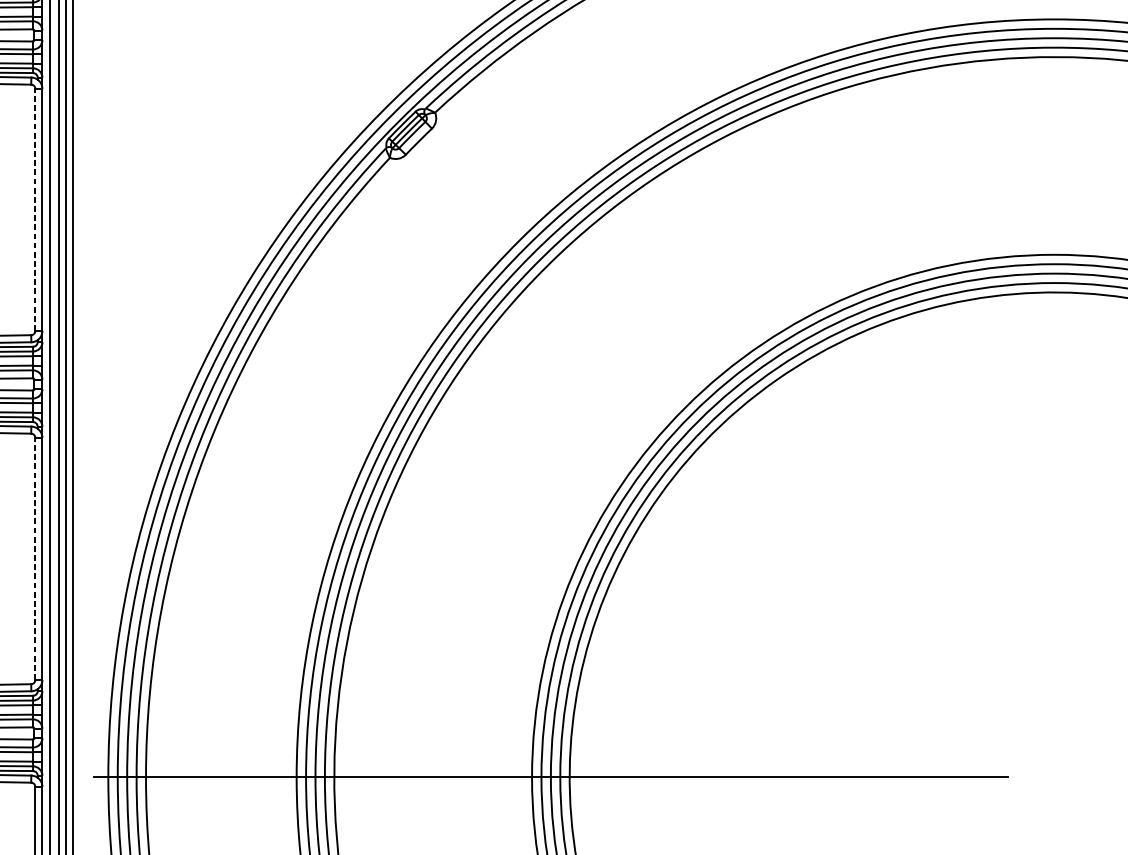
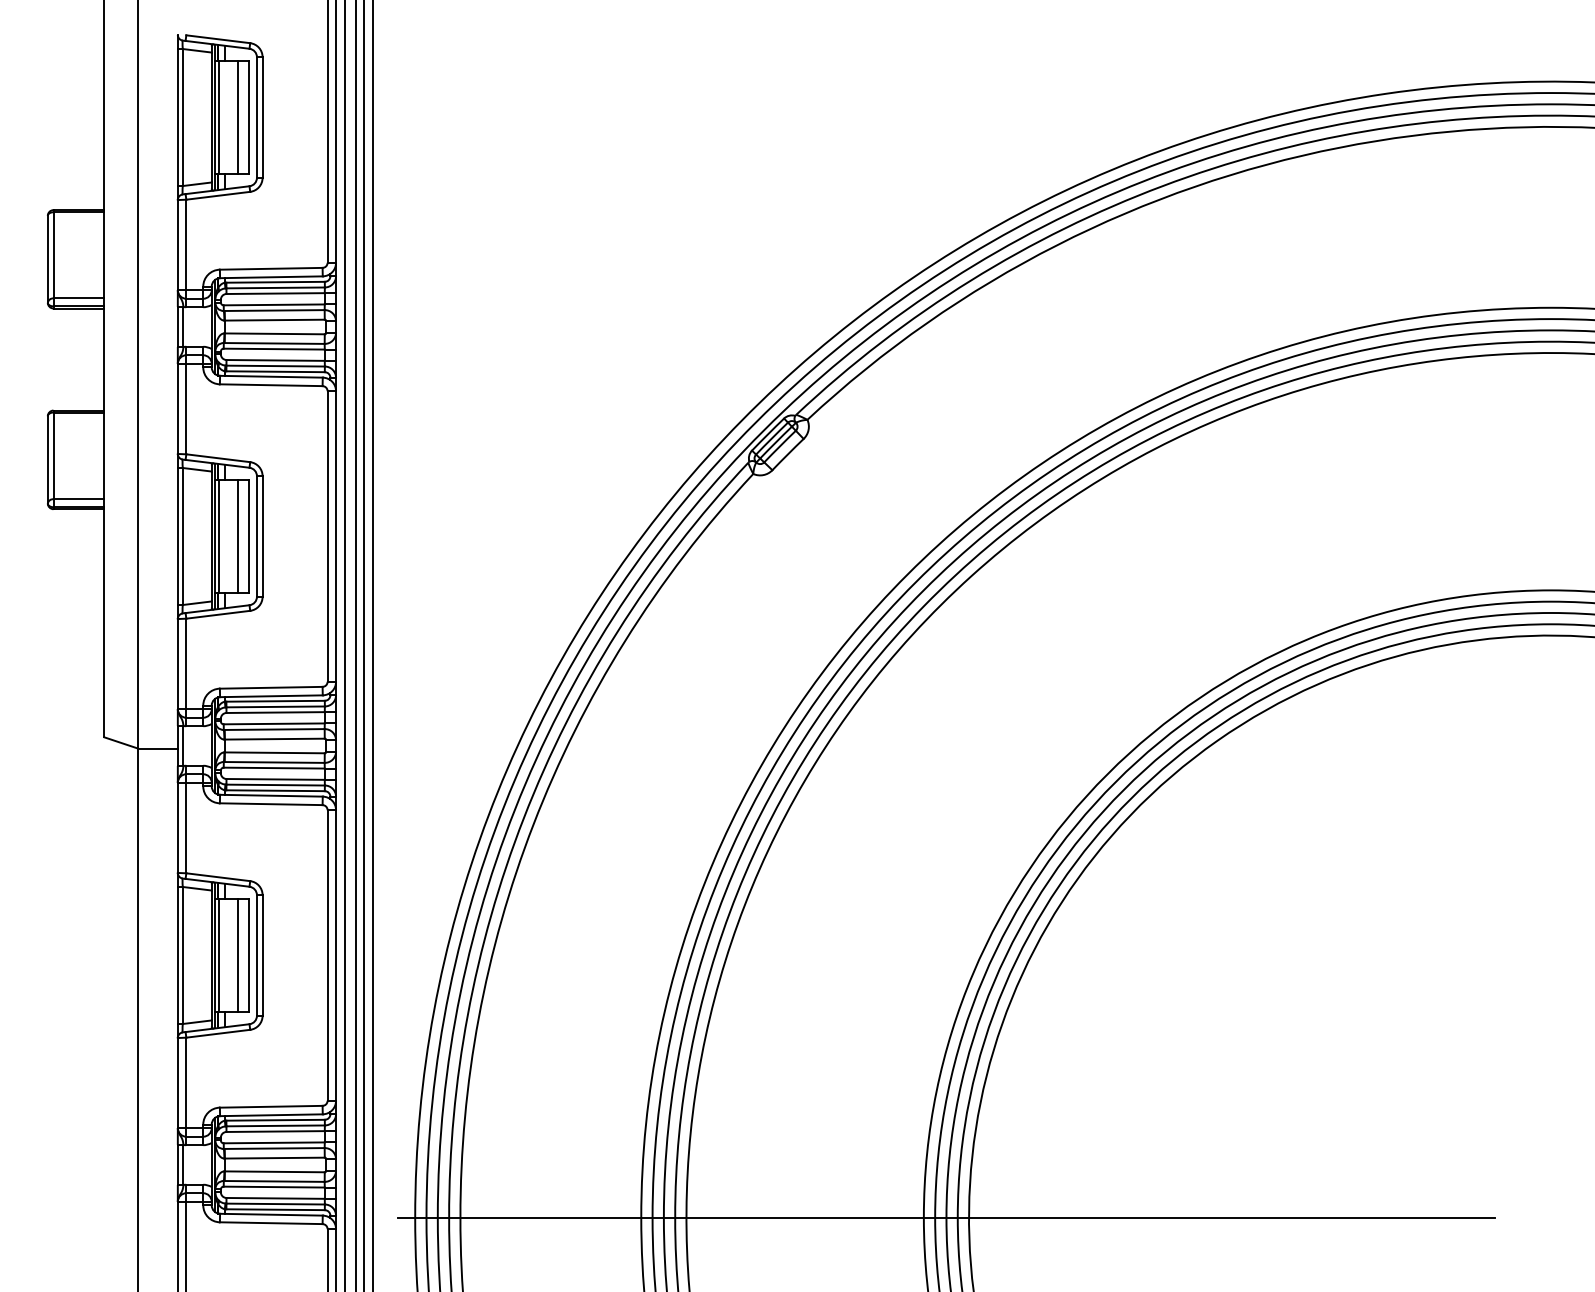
line: (35, 209) -> (327, 536), dashed -> solid
line: (35, 558) -> (327, 954), dashed -> solid

